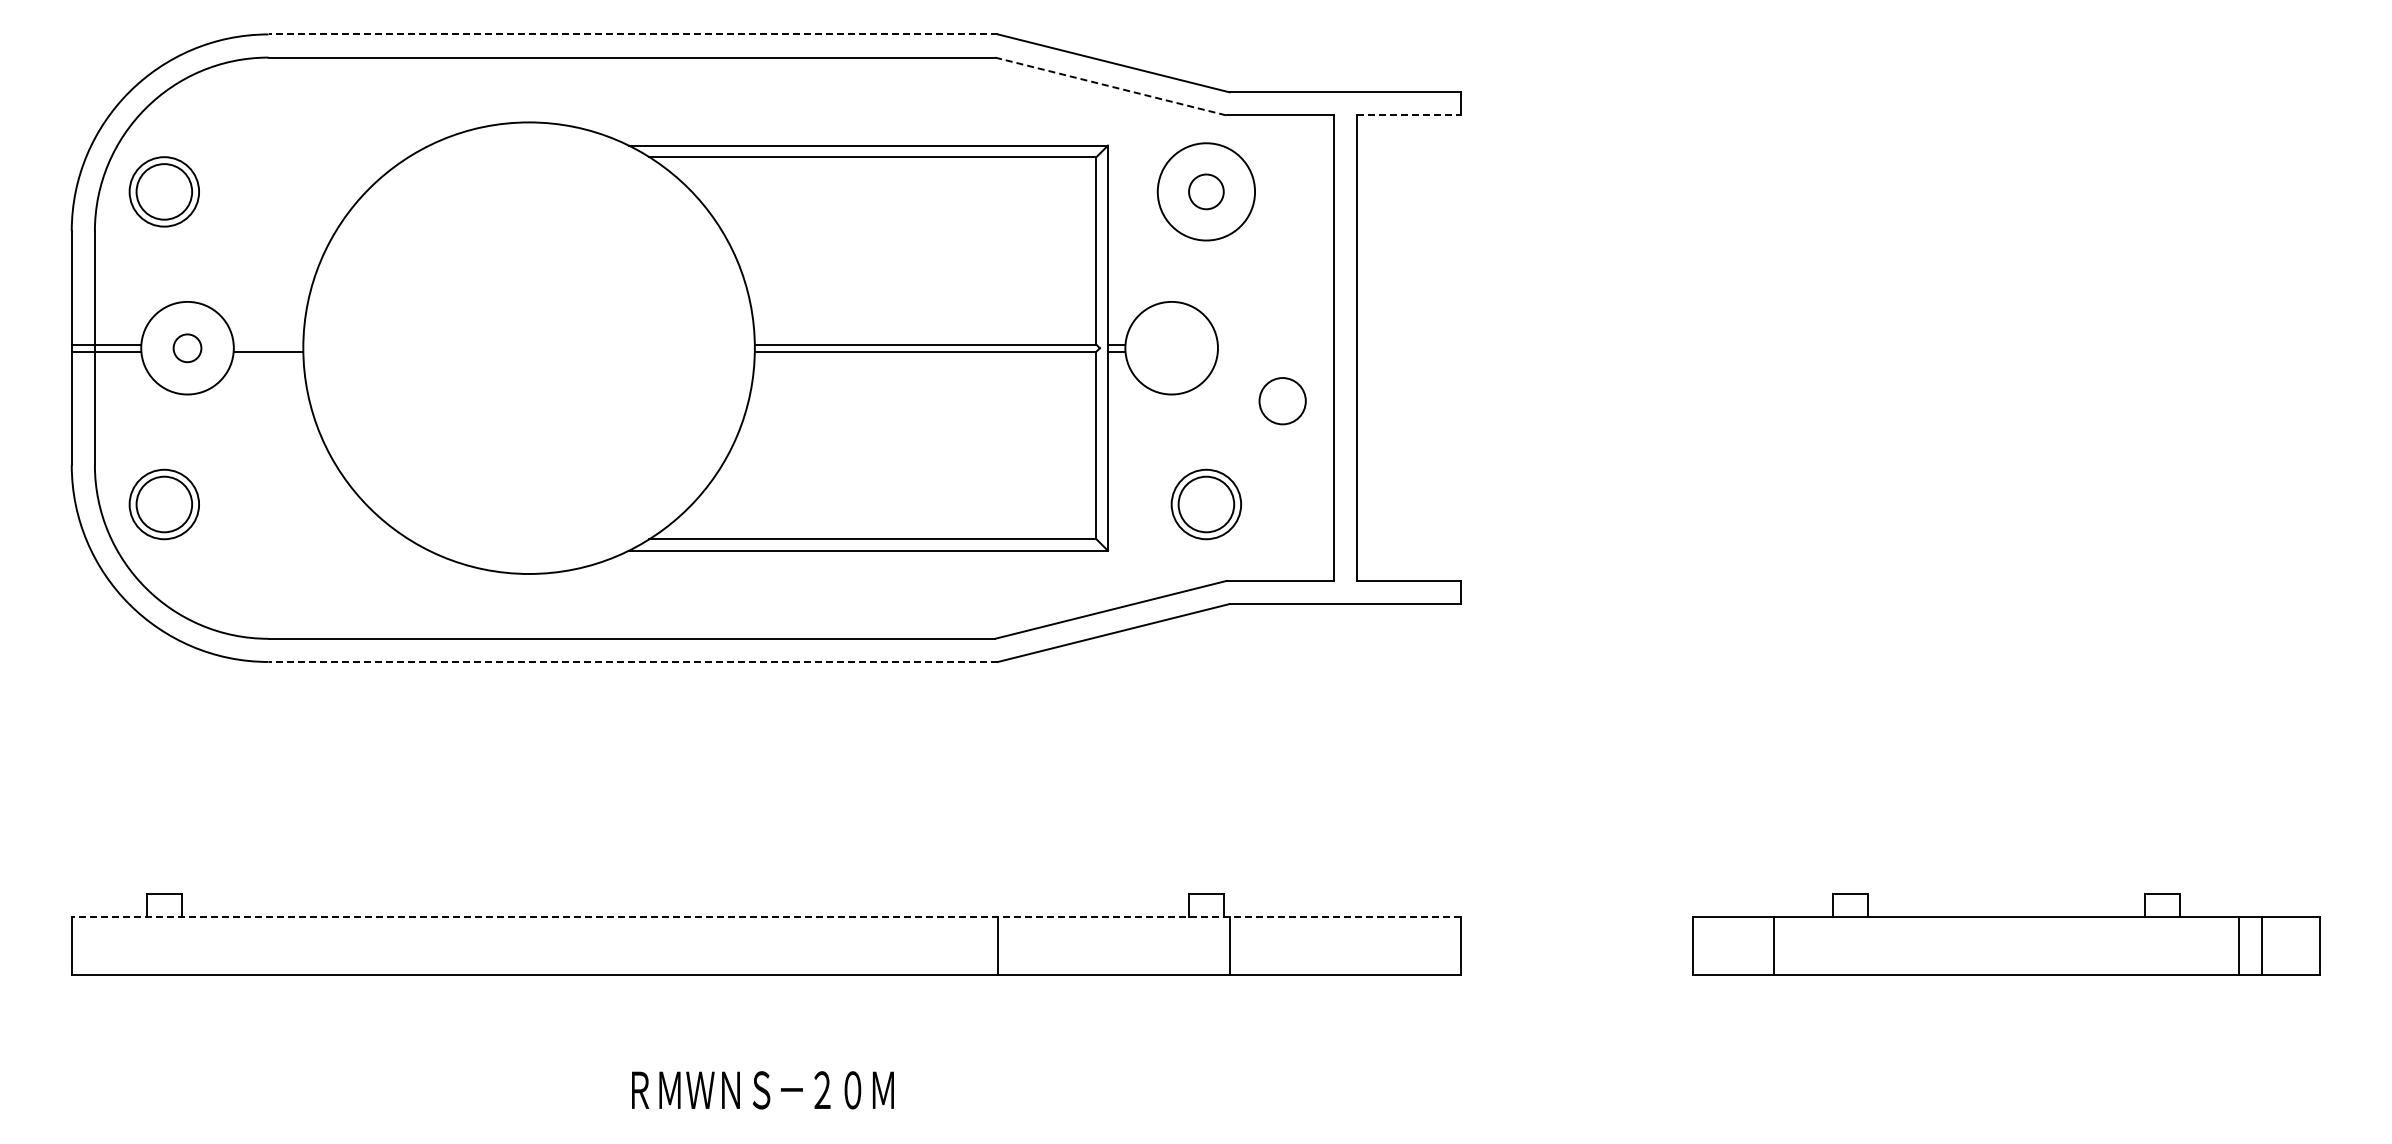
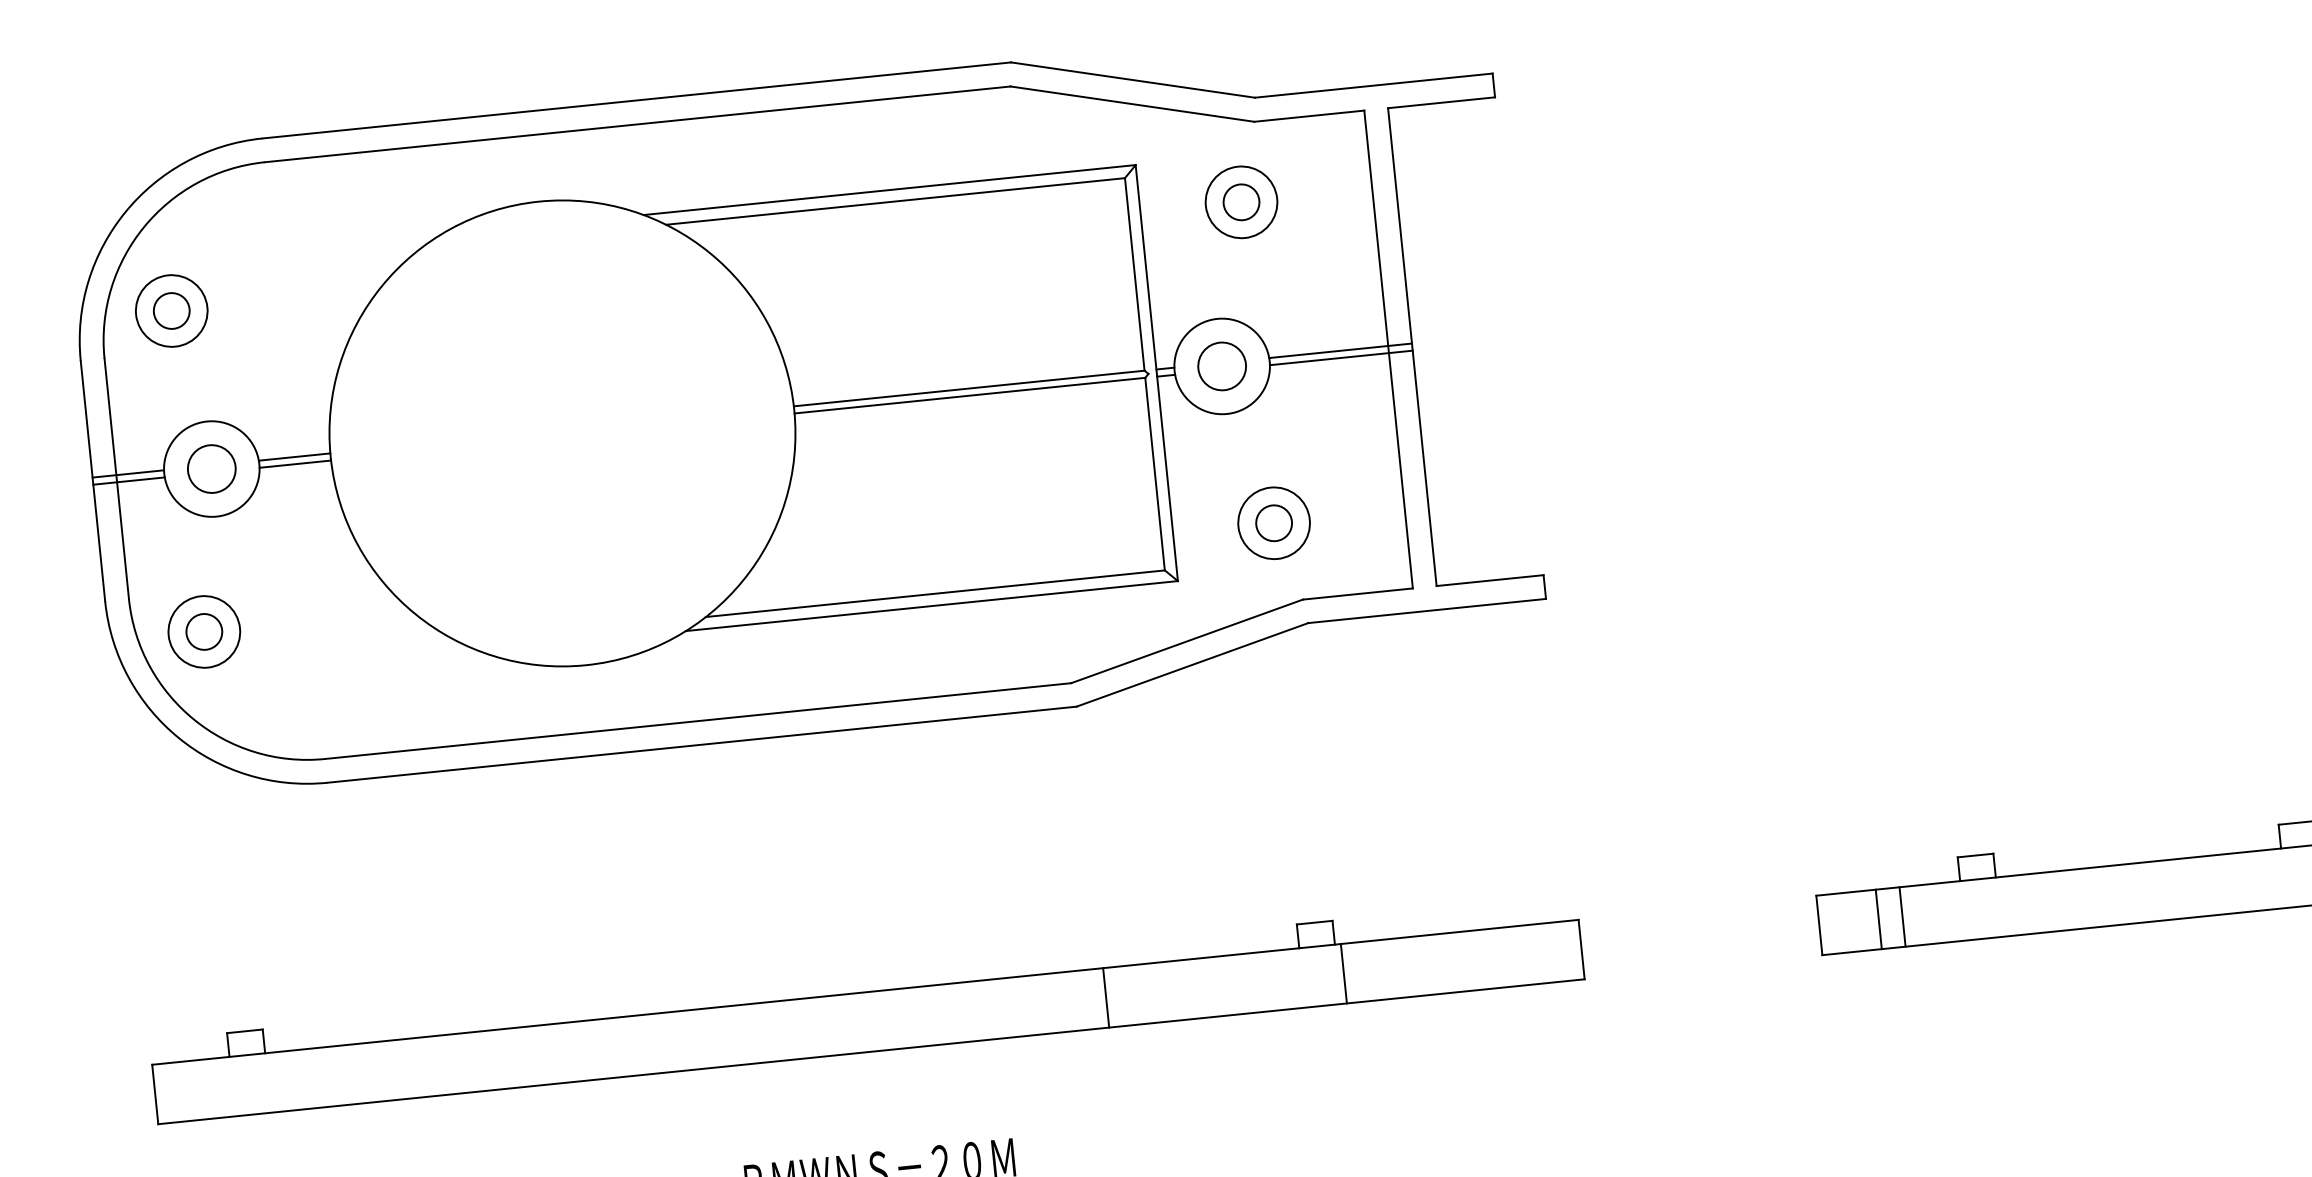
line: (633, 34) -> (636, 100), dashed -> solid
line: (1111, 86) -> (1133, 104), dashed -> solid
line: (1409, 115) -> (1442, 102), dashed -> solid
circle: (164, 191) -> (171, 310), size x0.62
circle: (1206, 191) -> (1241, 201), size x0.71
line: (268, 344) -> (294, 456), added
line: (1286, 344) -> (1339, 350), added
circle: (187, 348) -> (211, 469), size x1.67
line: (1286, 351) -> (1340, 357), added
circle: (1282, 401) -> (1222, 366), moved
circle: (164, 504) -> (204, 631), size x0.62
circle: (1206, 504) -> (1274, 523), size x0.62
line: (633, 661) -> (702, 744), dashed -> solid
line: (766, 916) -> (865, 992), dashed -> solid
line: (1750, 945) -> (1878, 919), added

